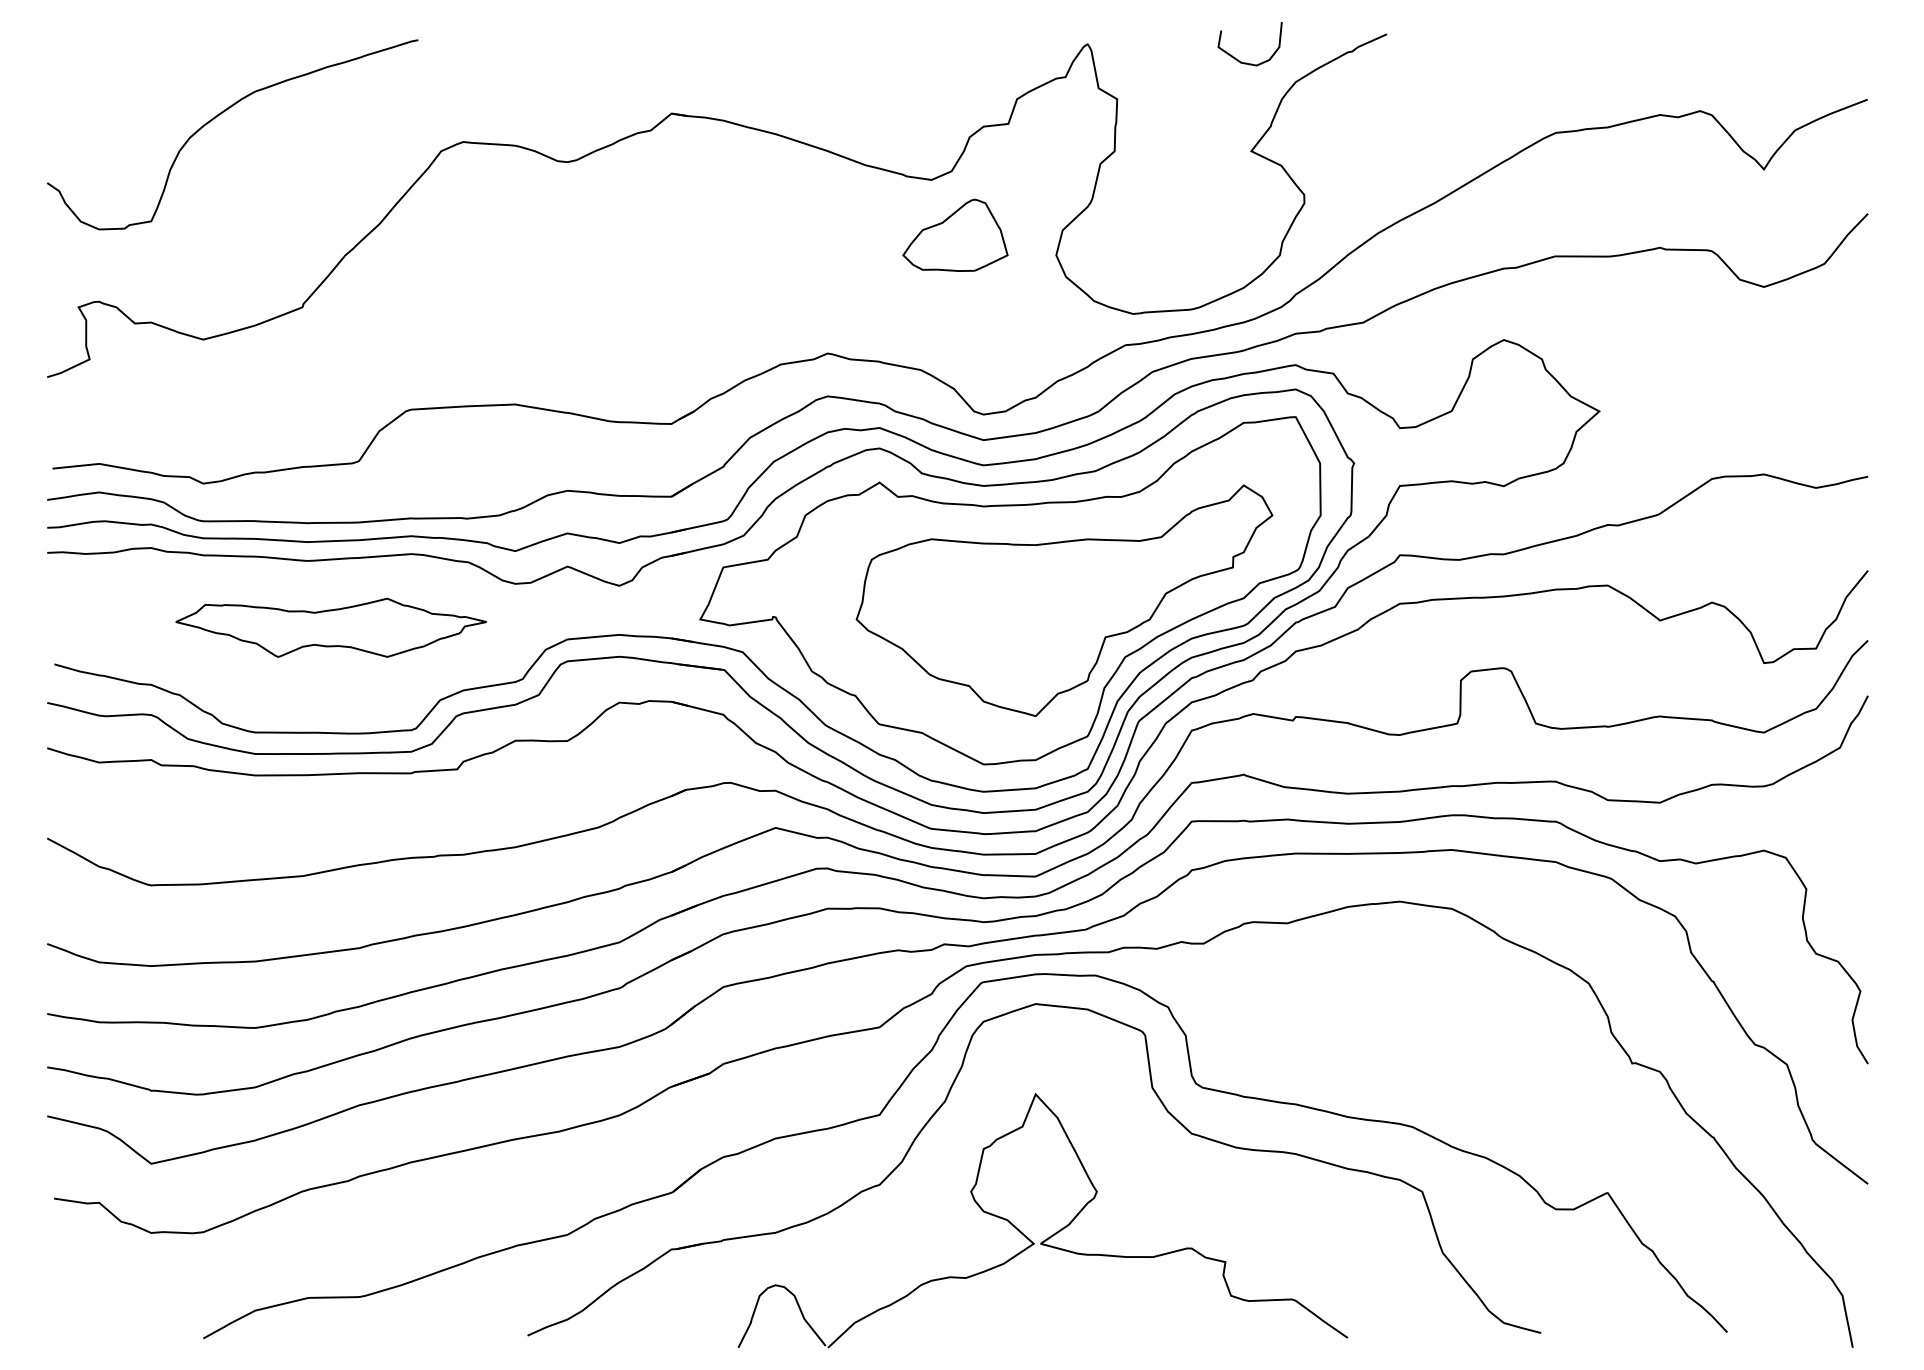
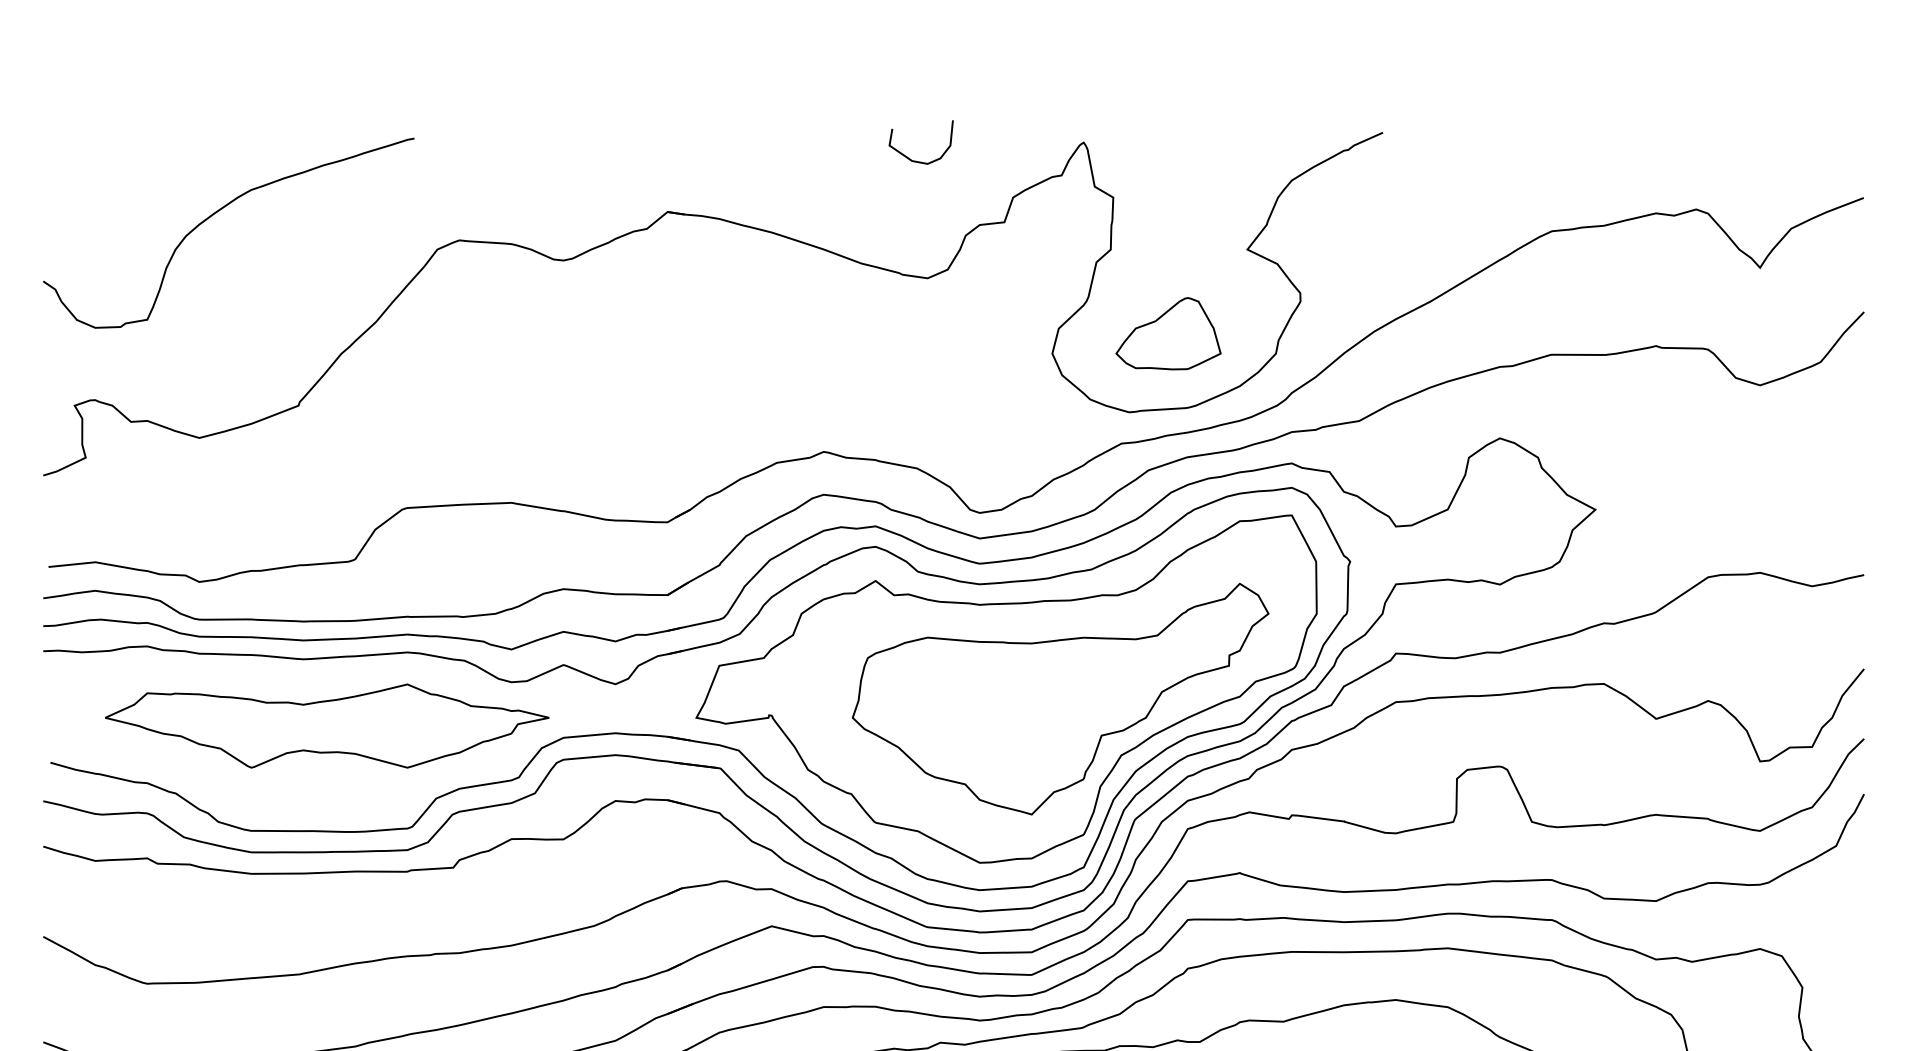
curve: (1246, 62) -> (917, 160), moved
part: (955, 234) -> (1168, 332), moved
part: (331, 627) -> (327, 725), size x1.43

